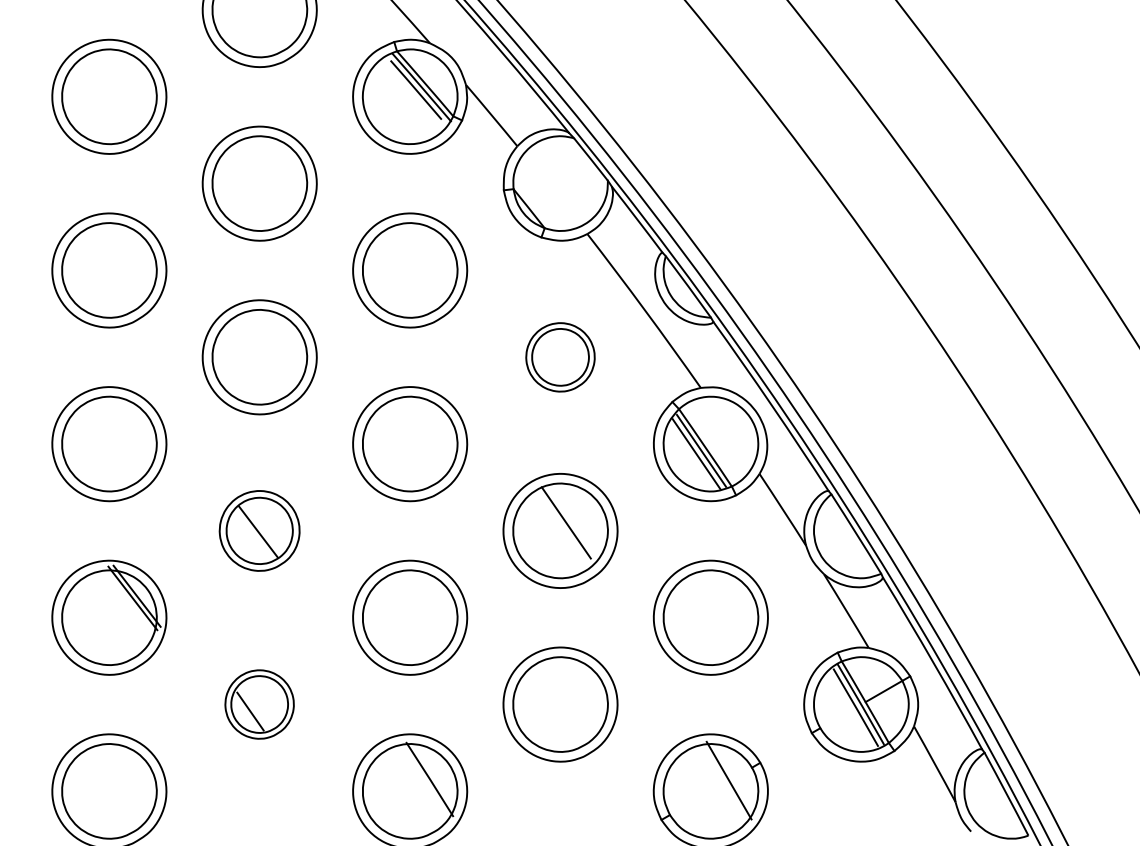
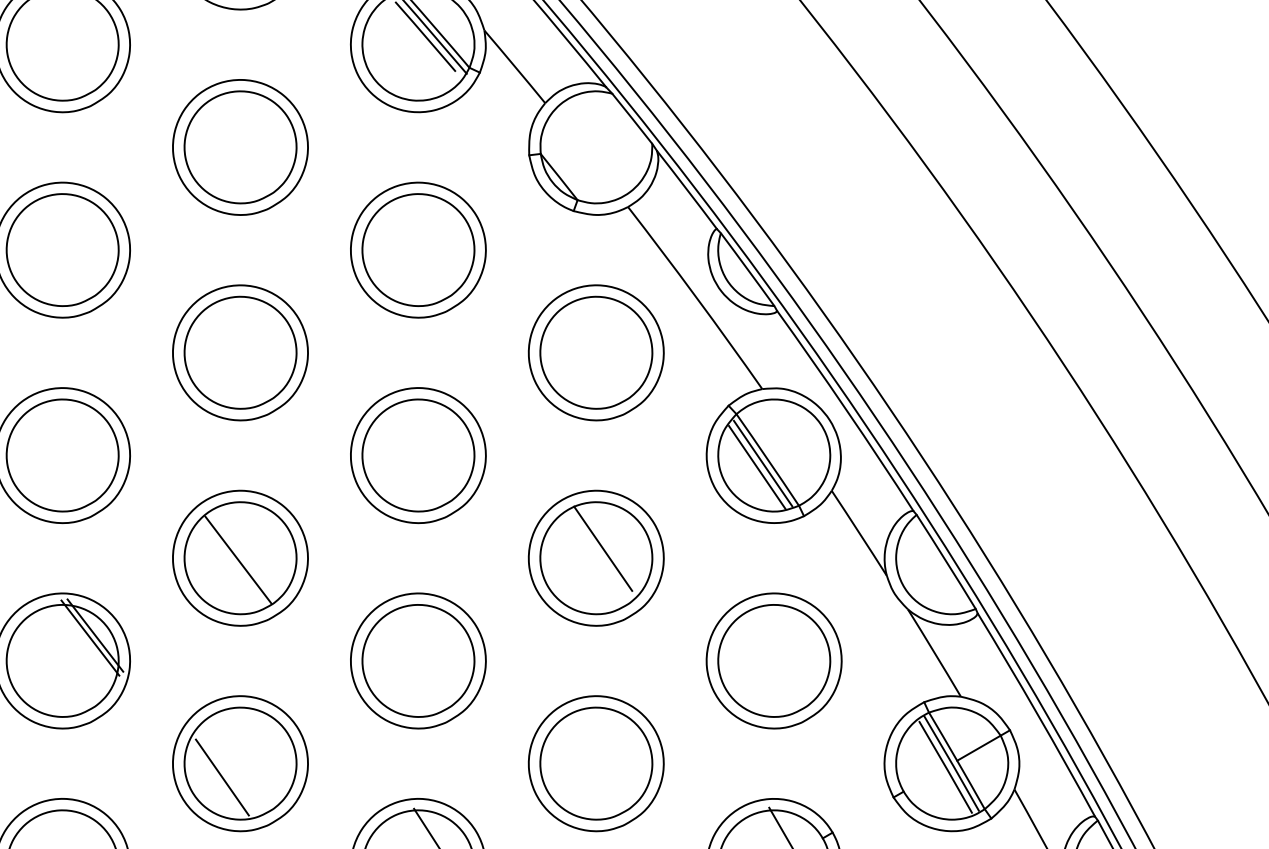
part: (560, 357) -> (596, 353), size x1.67
part: (259, 530) -> (240, 557), size x1.43
part: (259, 704) -> (240, 763), size x1.67

